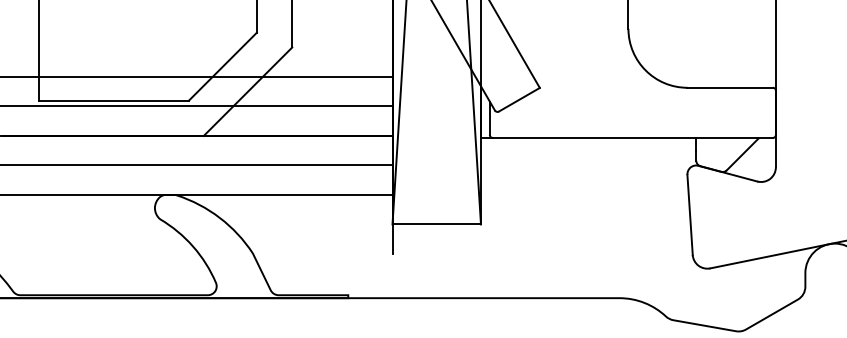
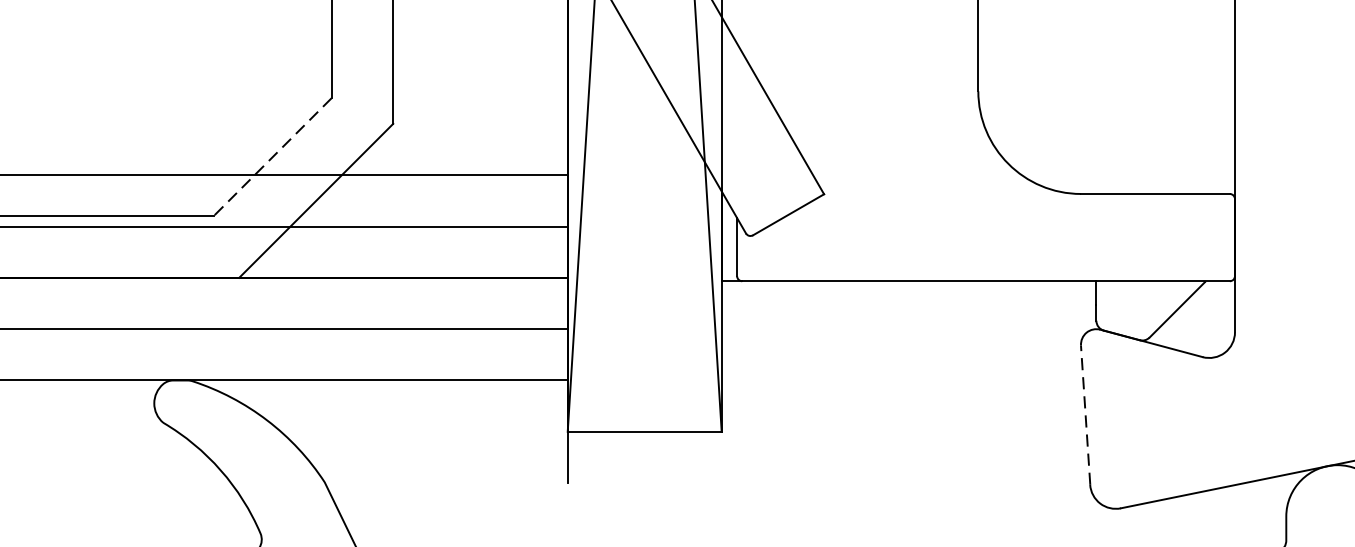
line: (222, 66) -> (271, 156), solid -> dashed
line: (690, 214) -> (1086, 414), solid -> dashed

